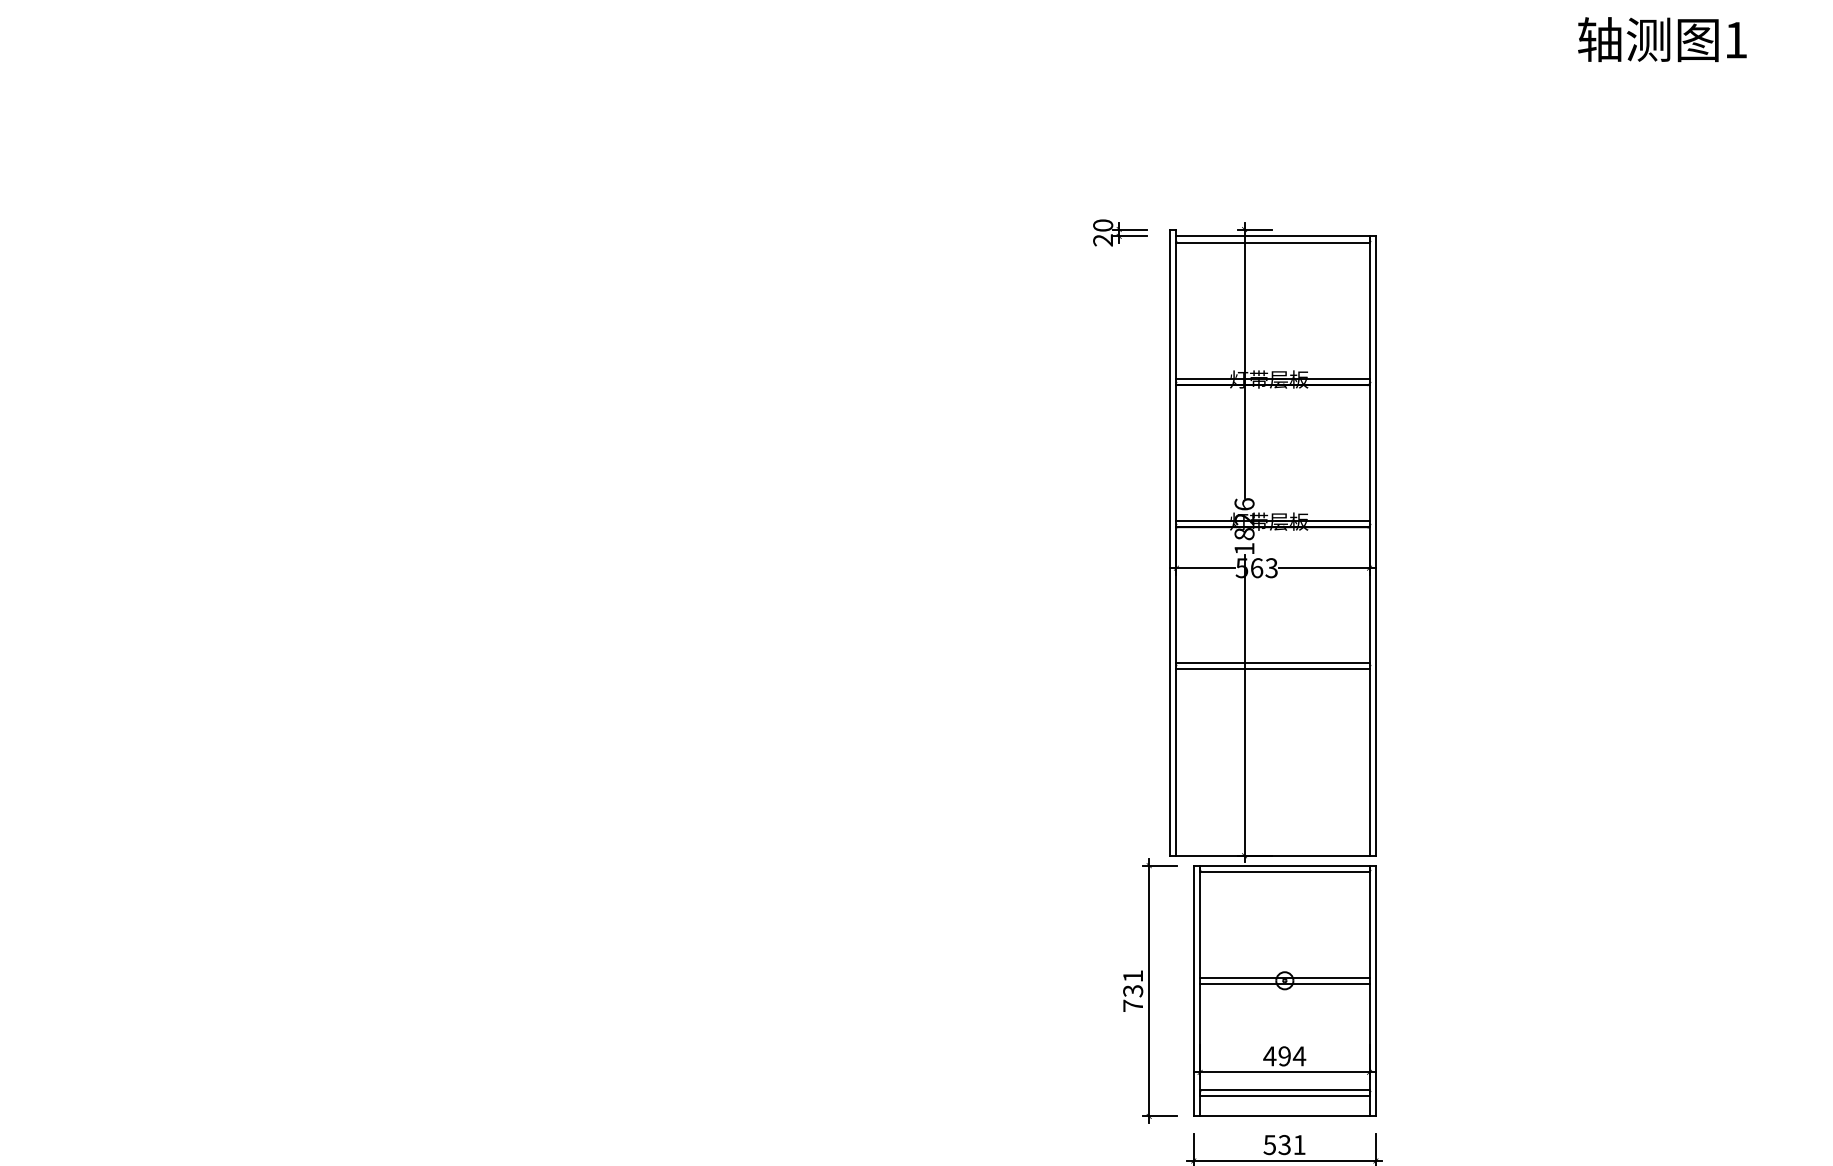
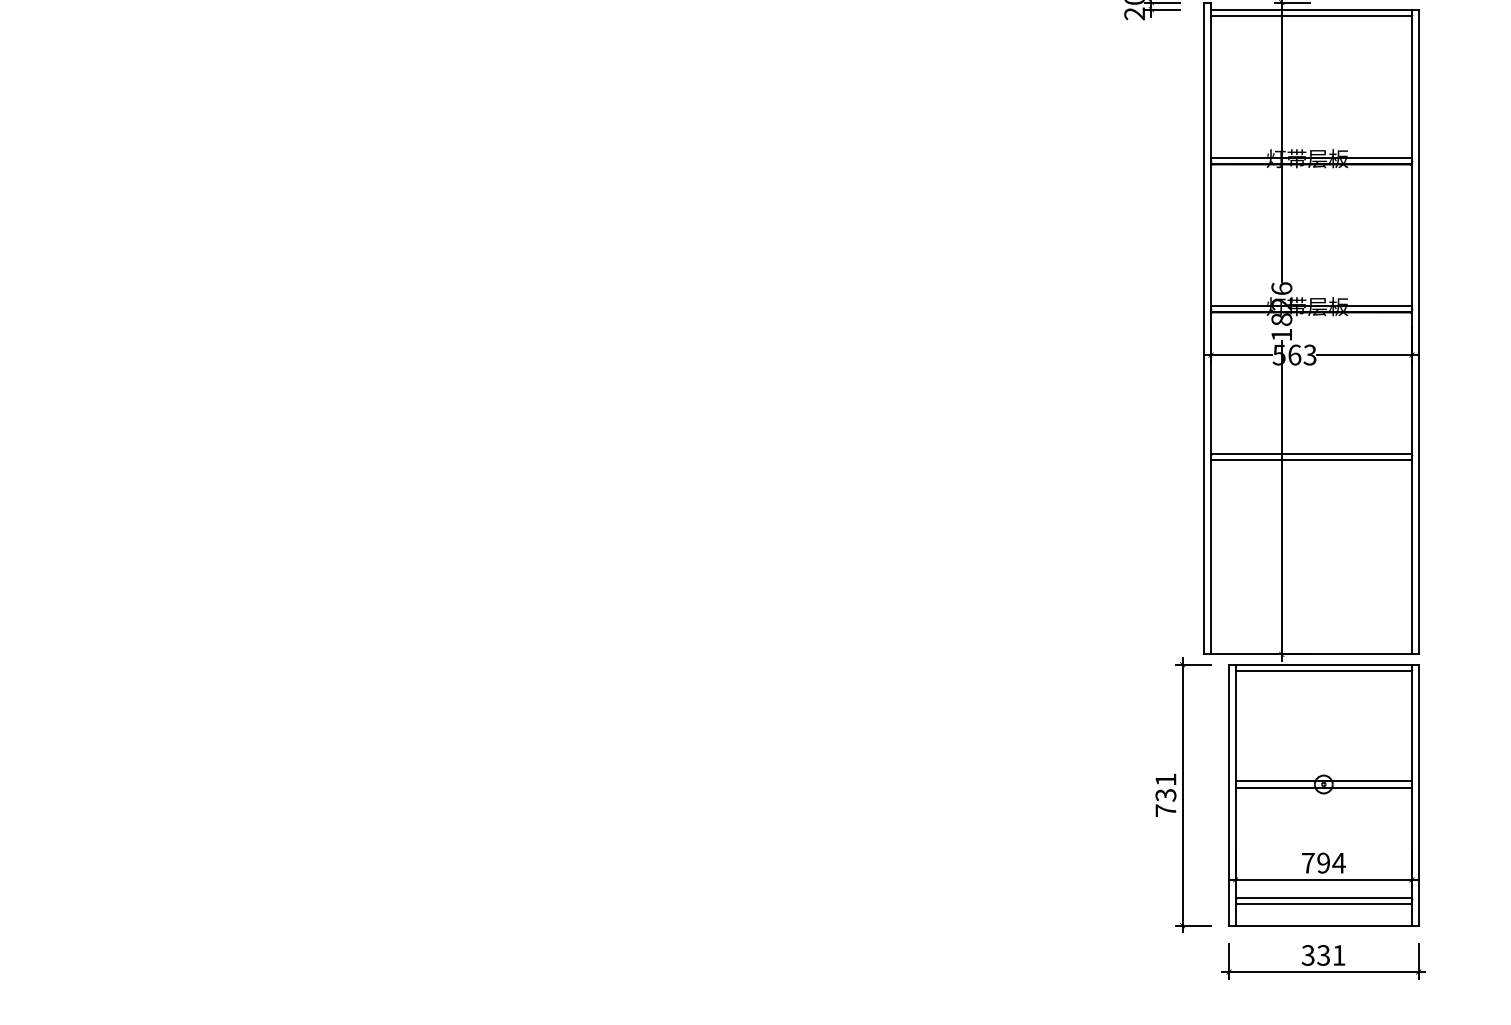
text: (1269, 1056) -> (1307, 863), 494 -> 794
text: (1269, 1144) -> (1307, 954), 531 -> 331

